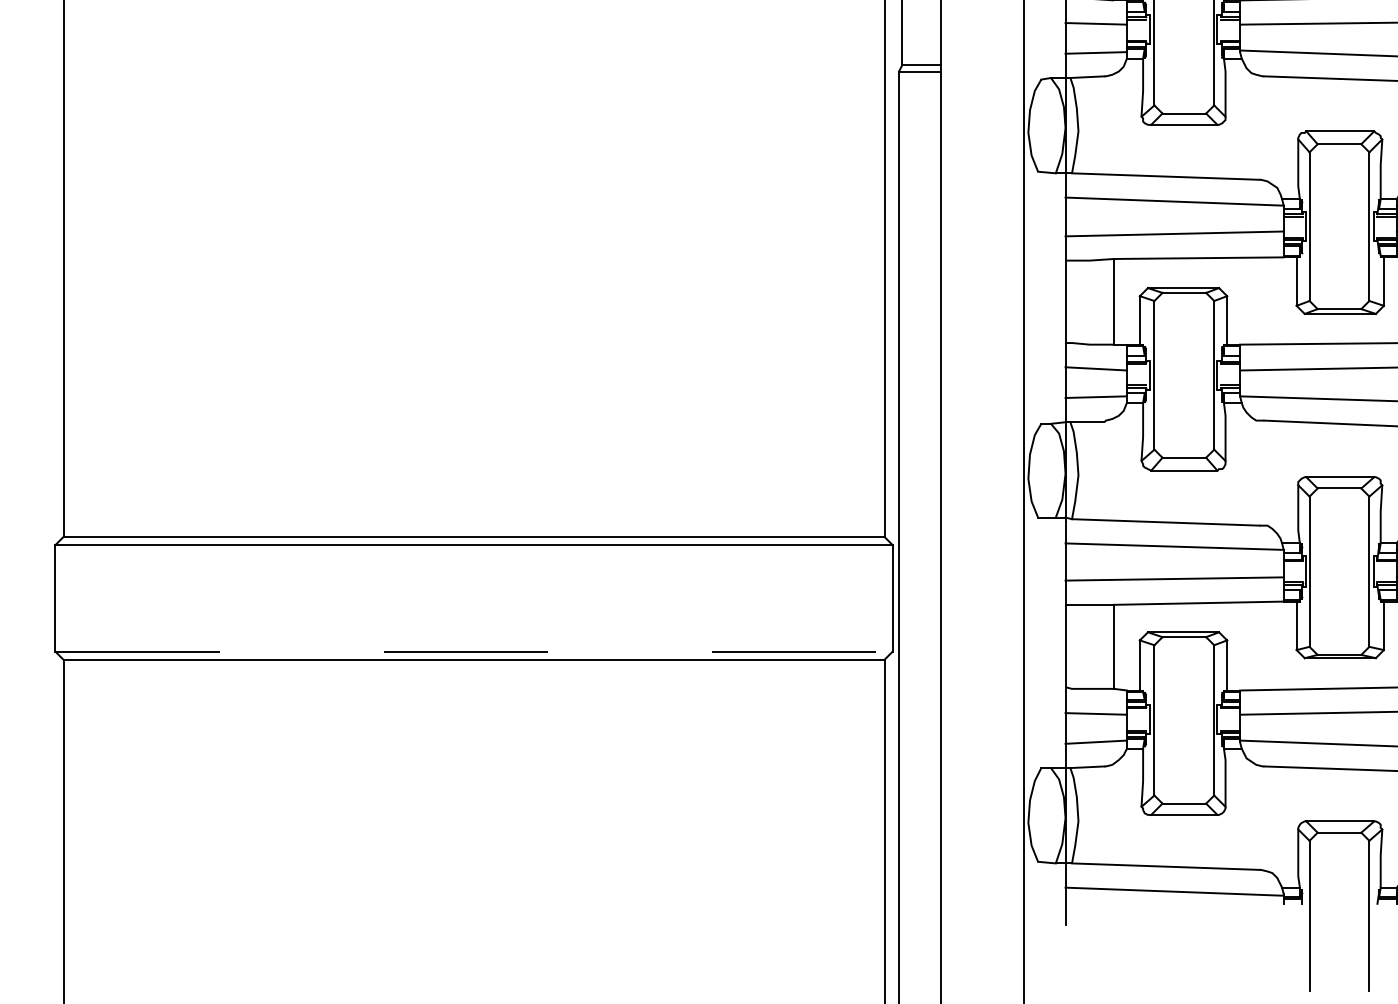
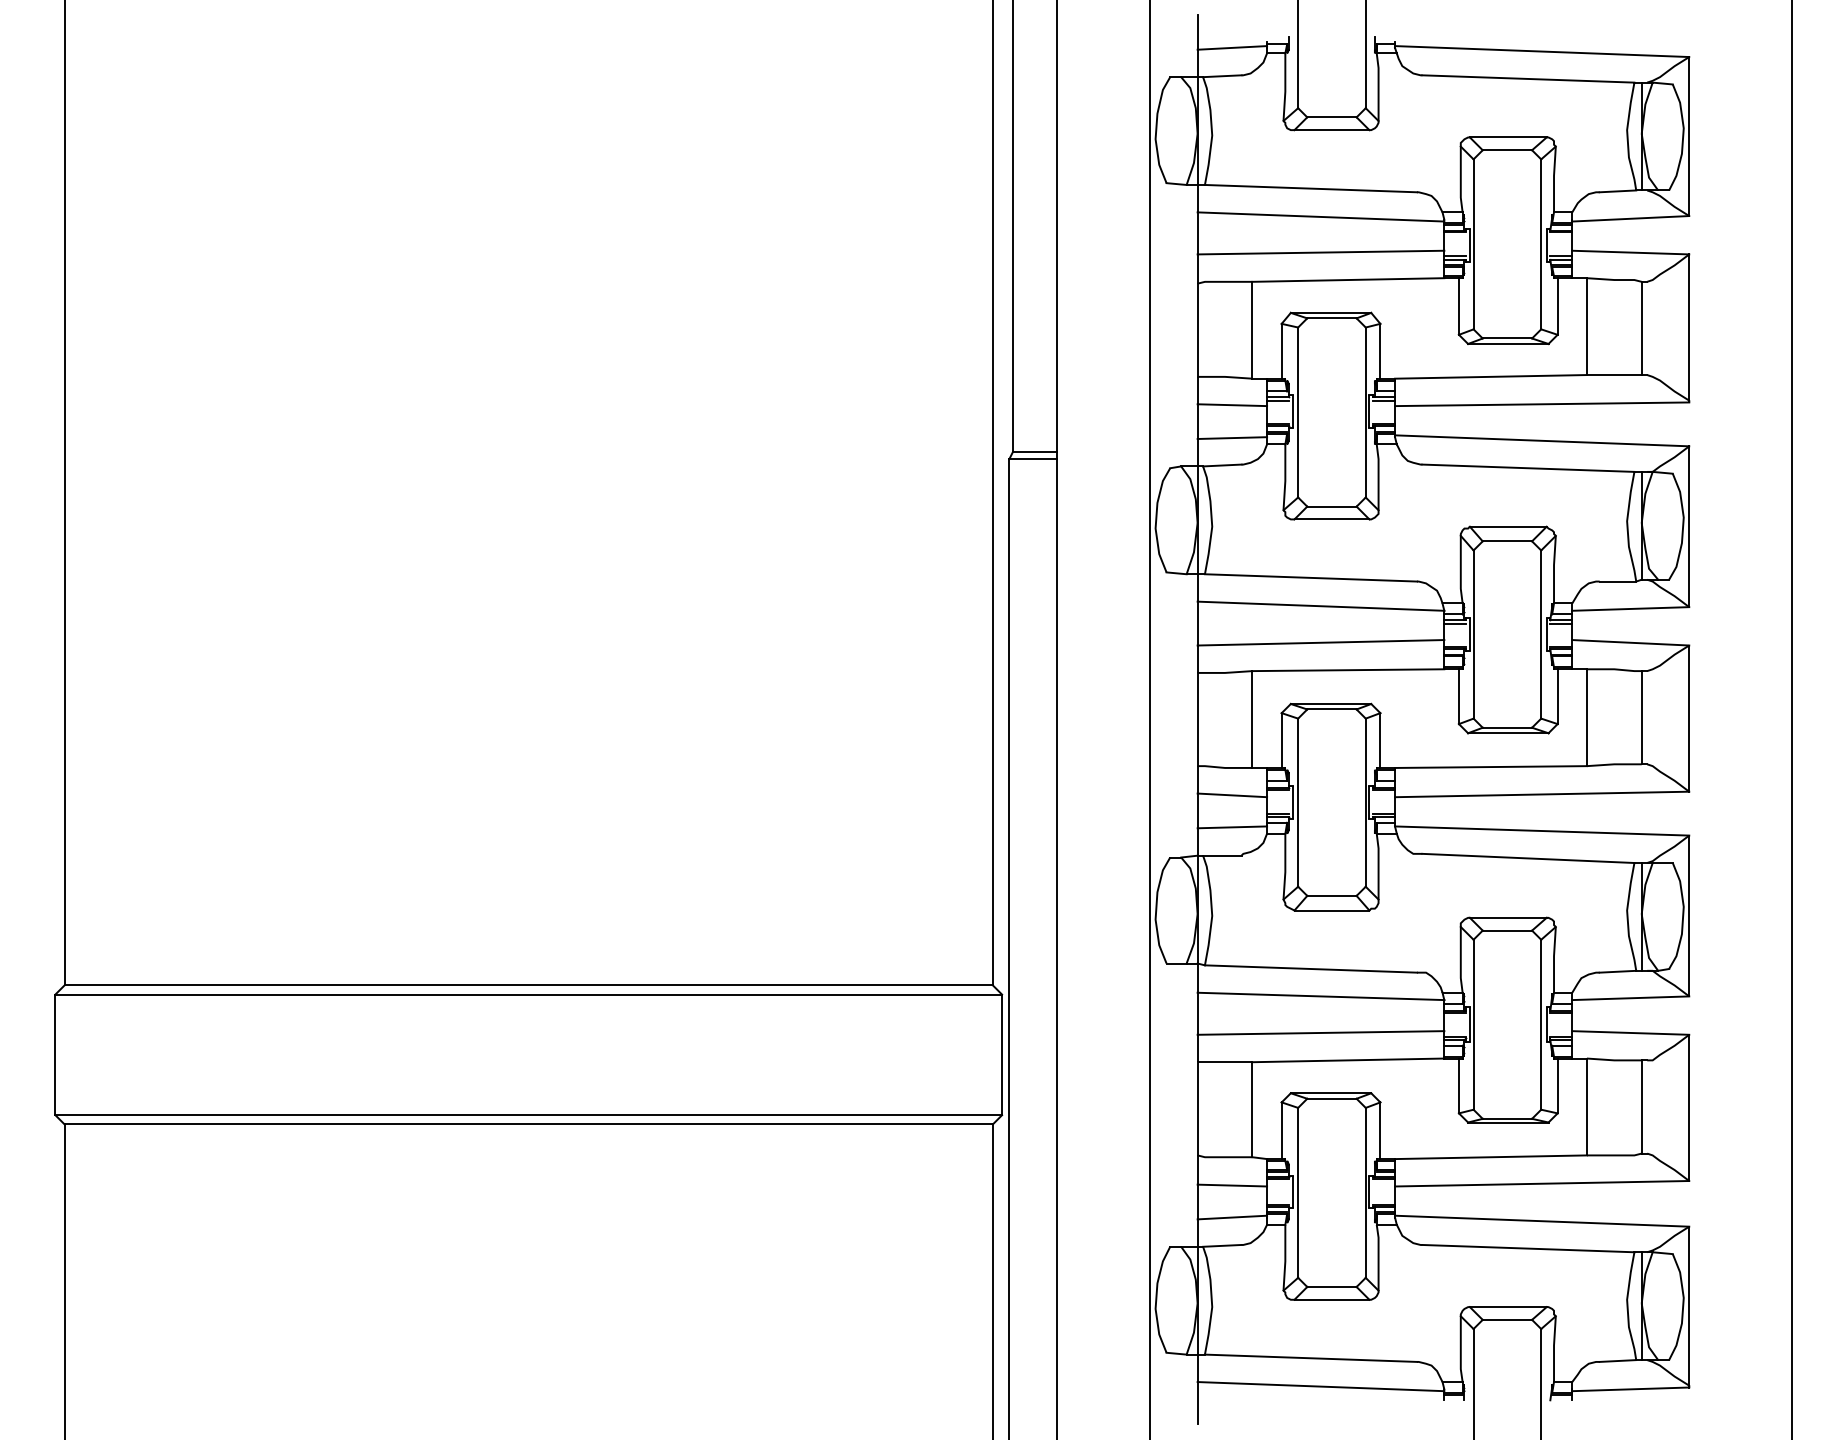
line: (474, 651) -> (529, 1115), dashed -> solid

